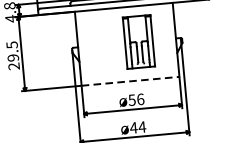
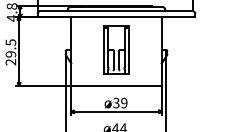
part: (138, 41) -> (116, 49), moved
line: (131, 81) -> (117, 85), dashed -> solid
text: (136, 99) -> (120, 102), ø56 -> ø39

